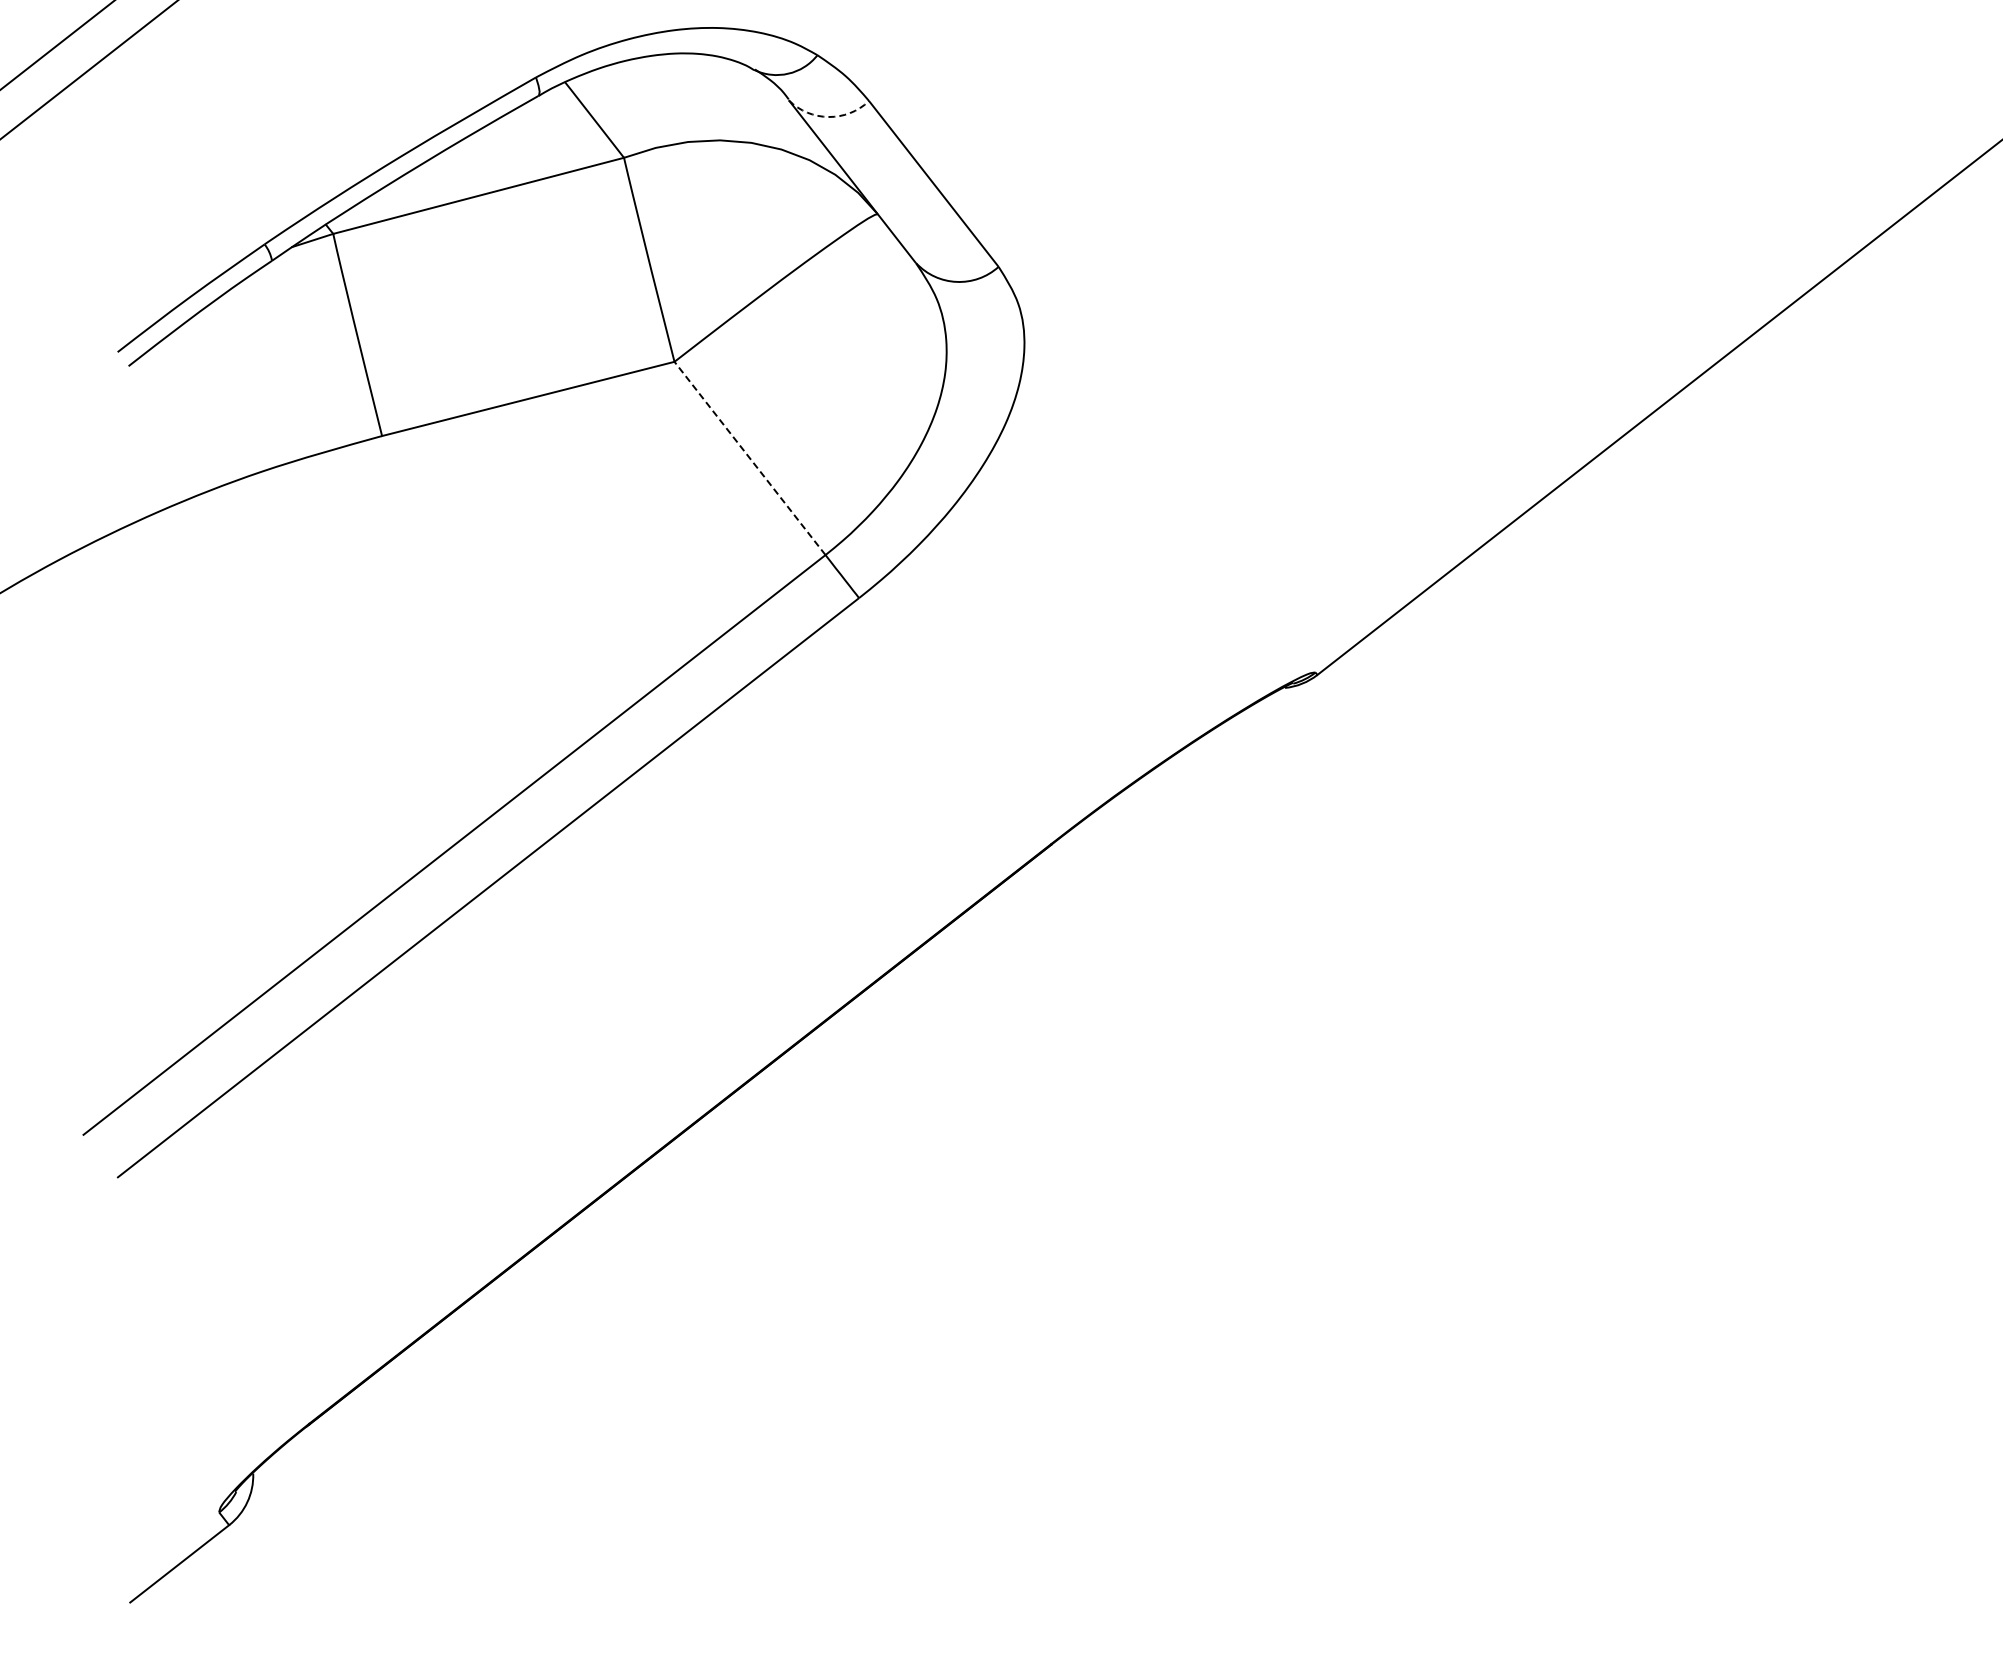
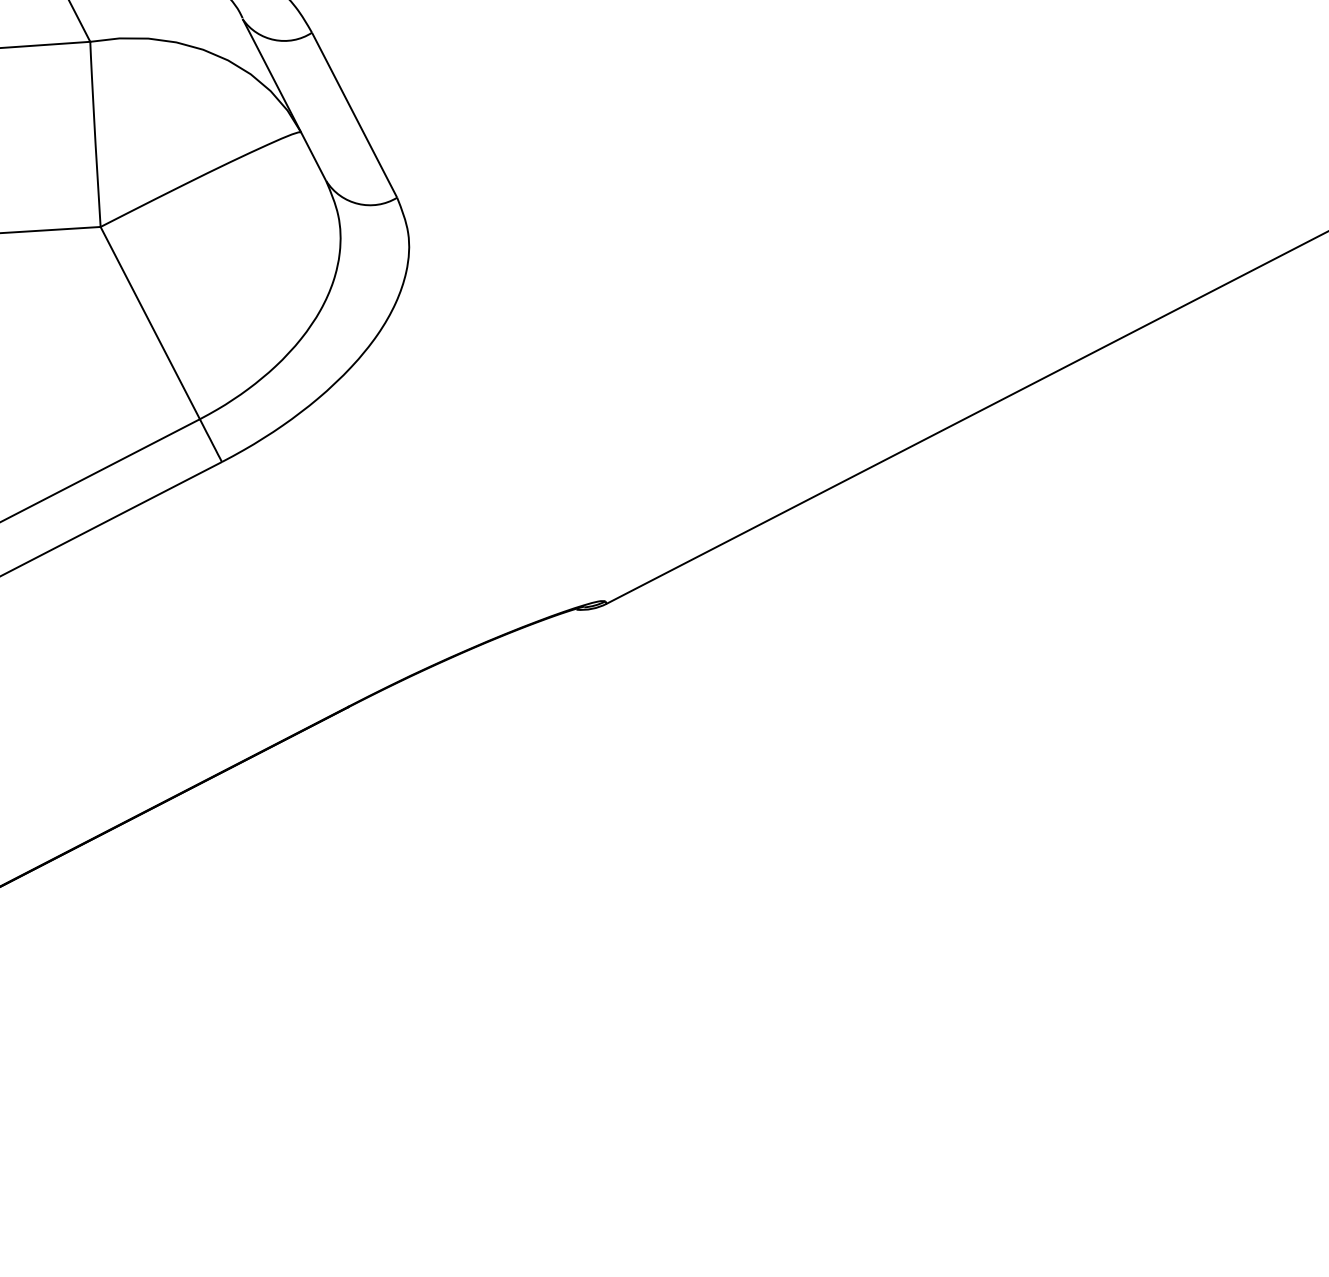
arc: (828, 117) -> (274, 40), dashed -> solid
line: (750, 458) -> (150, 323), dashed -> solid

